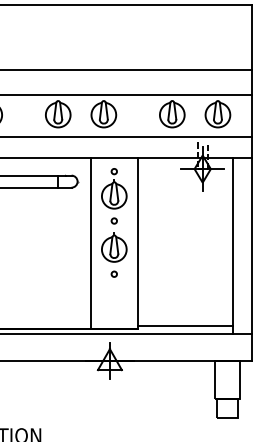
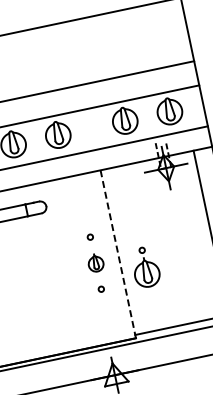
part: (114, 188) -> (145, 266), moved
line: (90, 243) -> (71, 264), removed
line: (138, 243) -> (118, 254), solid -> dashed
part: (114, 247) -> (96, 263), size x0.6

